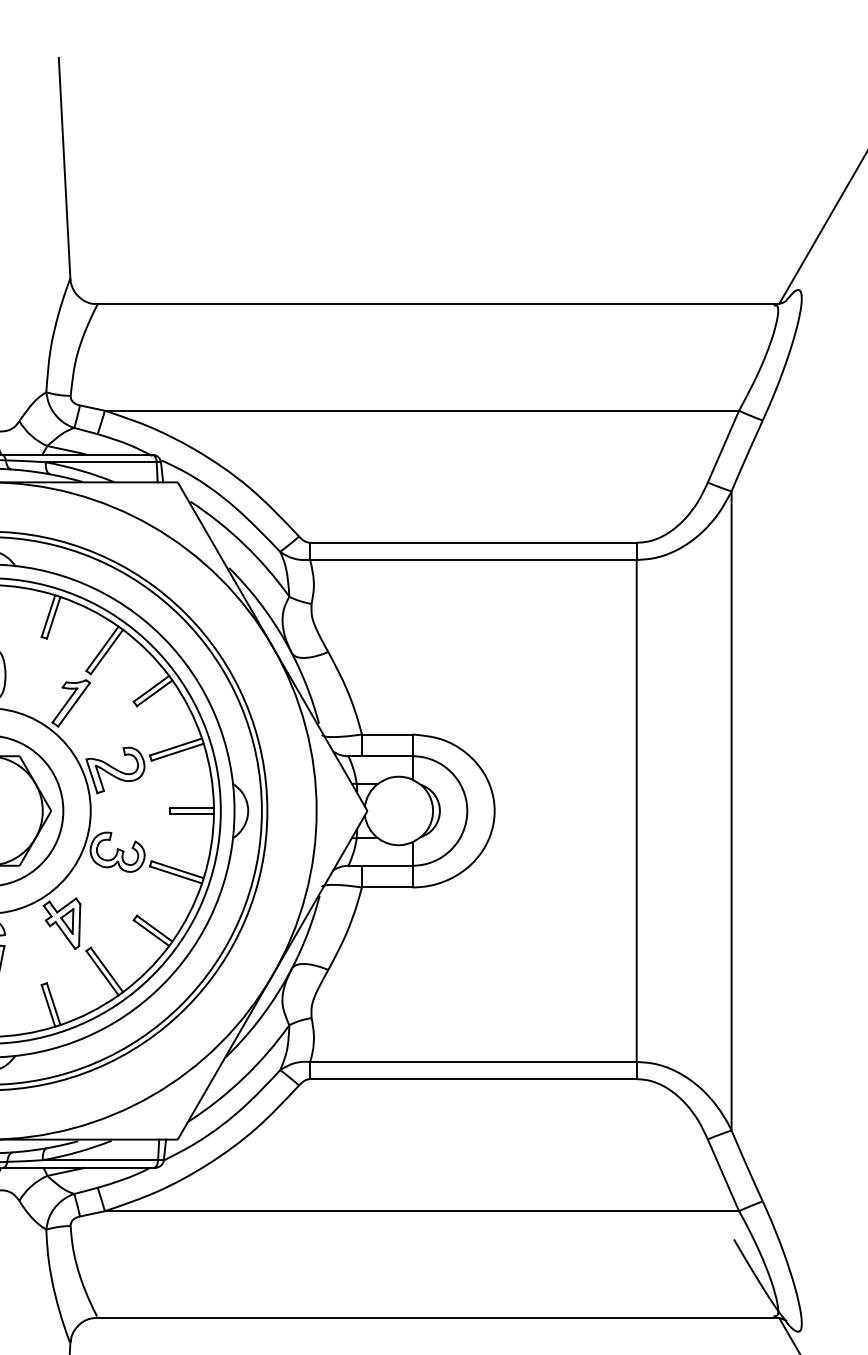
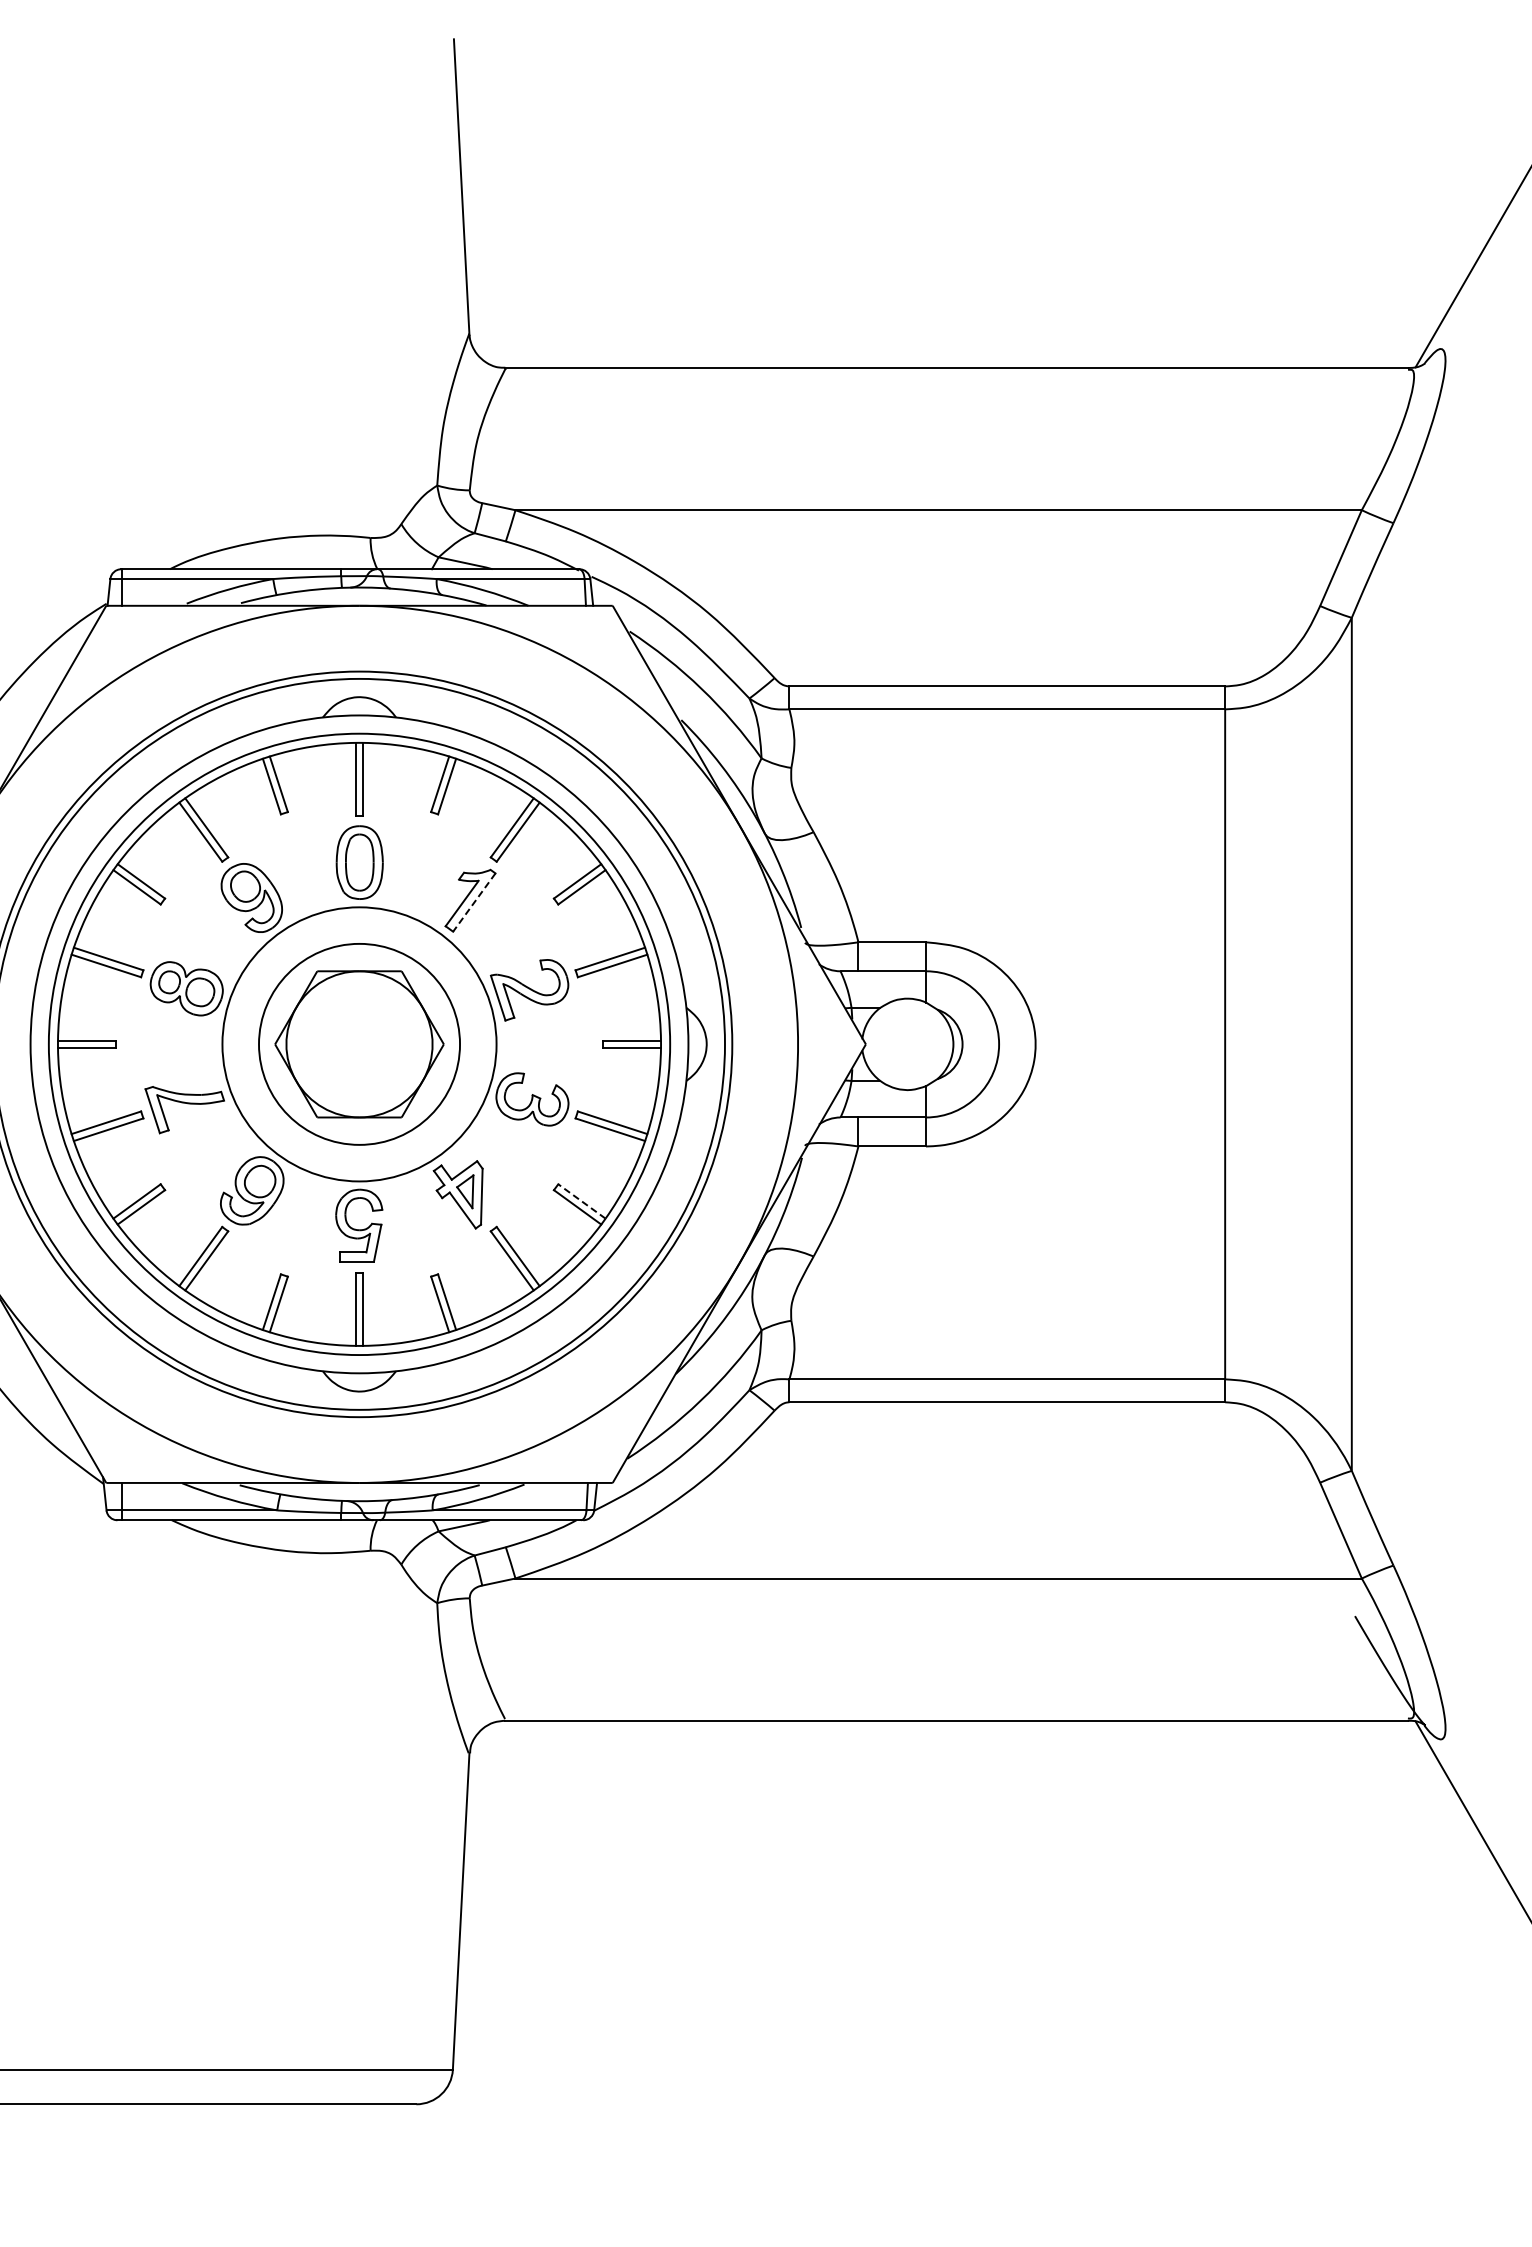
line: (74, 704) -> (474, 902), solid -> dashed
line: (154, 928) -> (581, 1201), solid -> dashed

